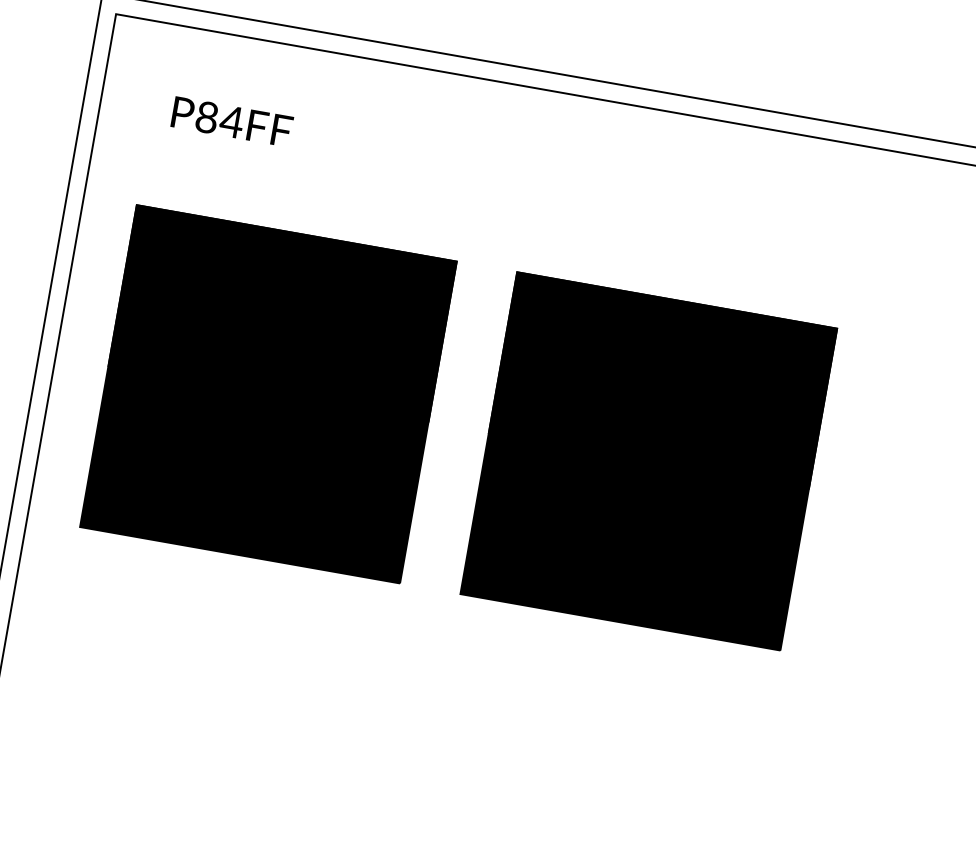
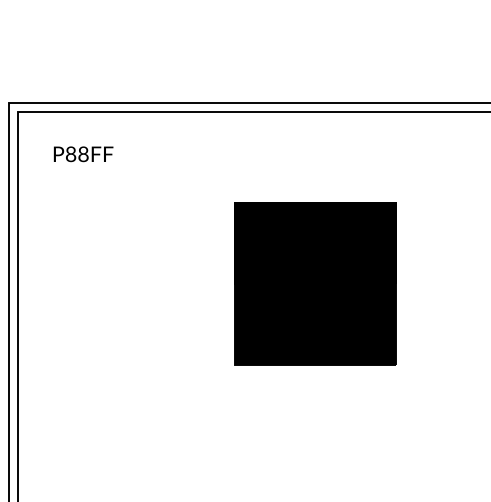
text: (231, 122) -> (83, 154), P84FF -> P88FF
part: (268, 393) -> (124, 283), removed

